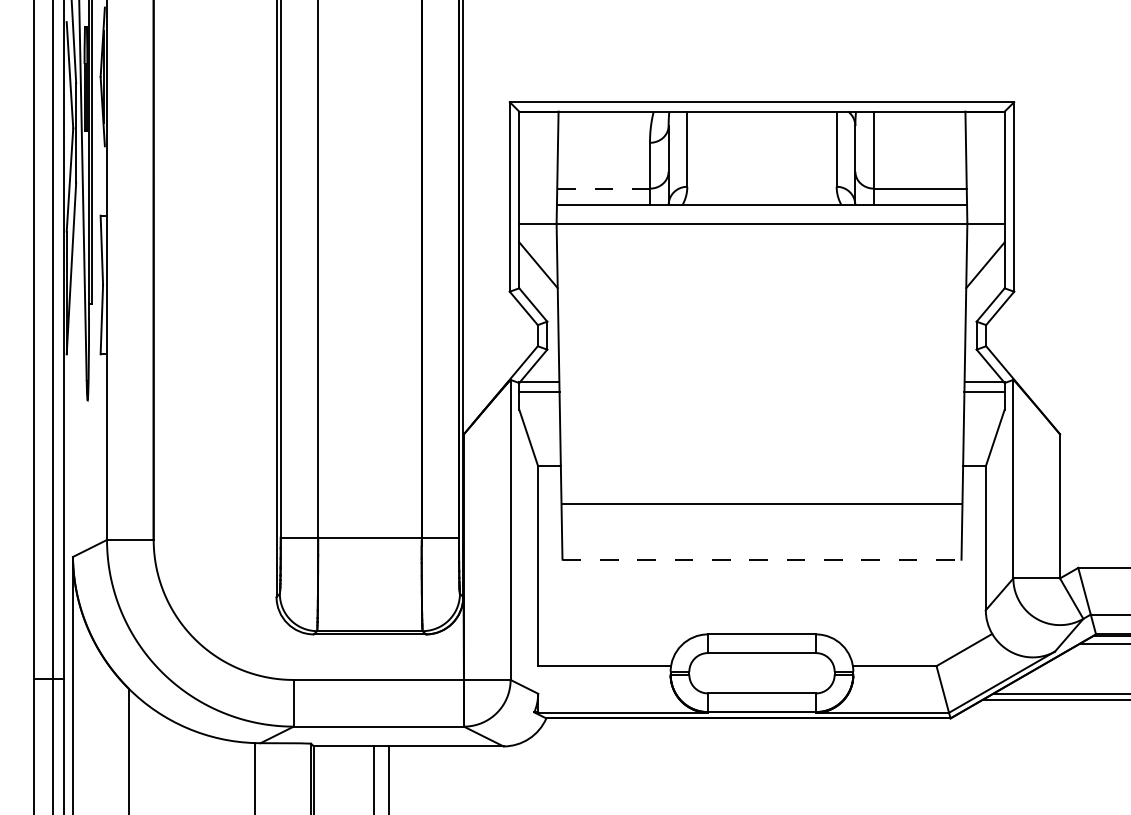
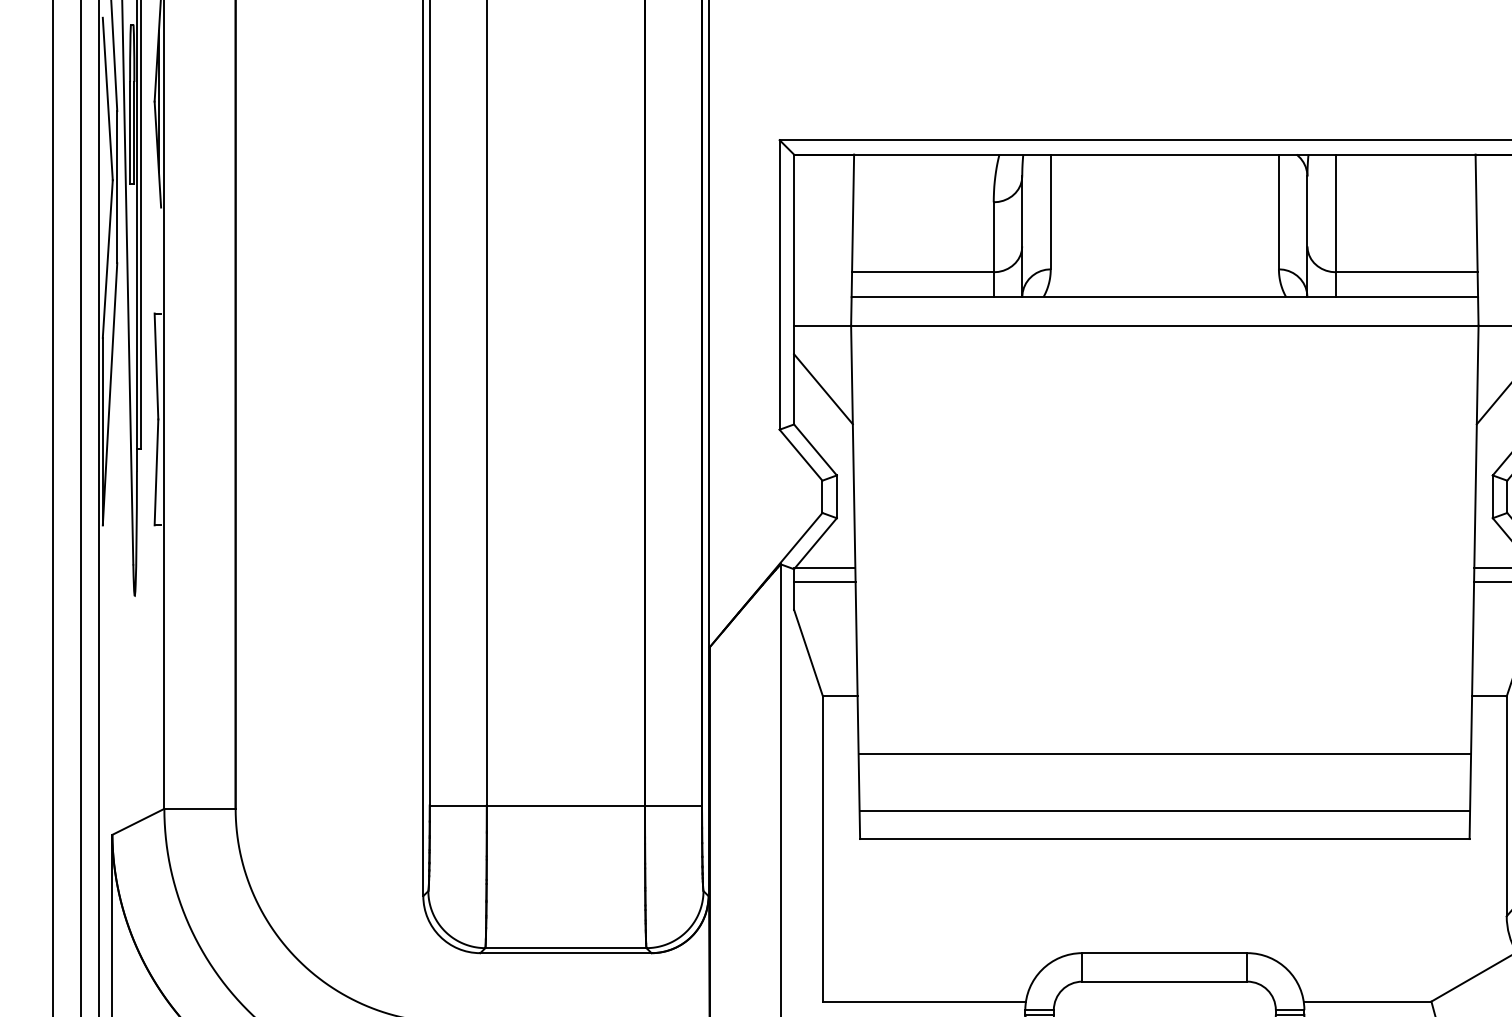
line: (604, 188) -> (924, 272), dashed -> solid
line: (761, 541) -> (1164, 811), added
line: (762, 559) -> (1165, 838), dashed -> solid

